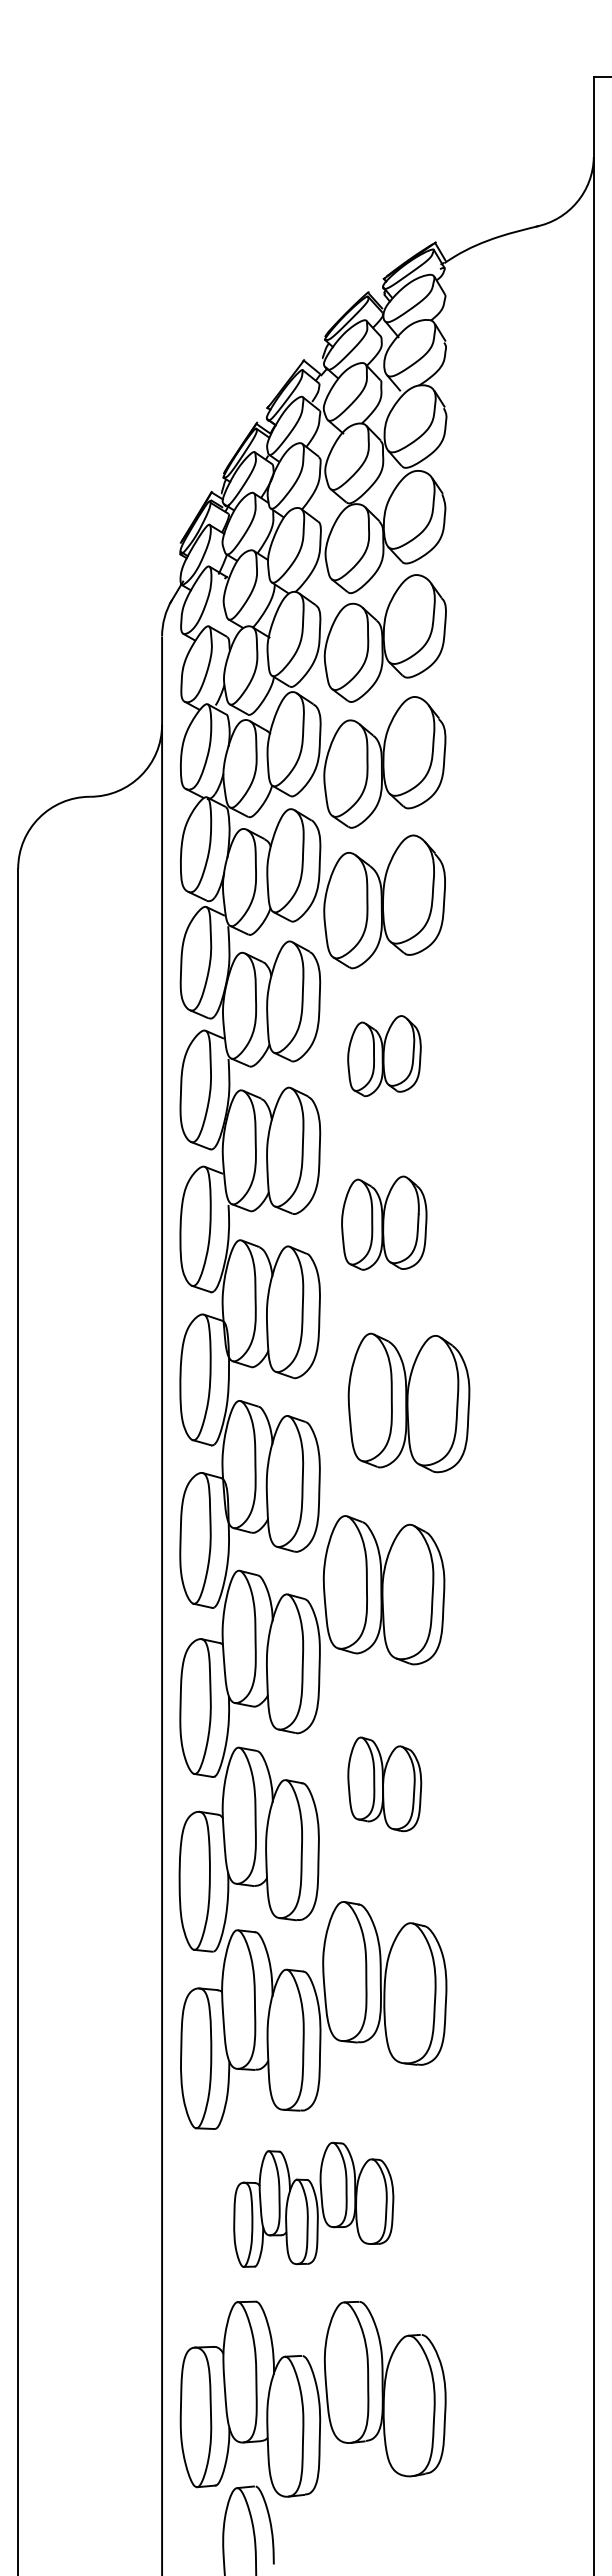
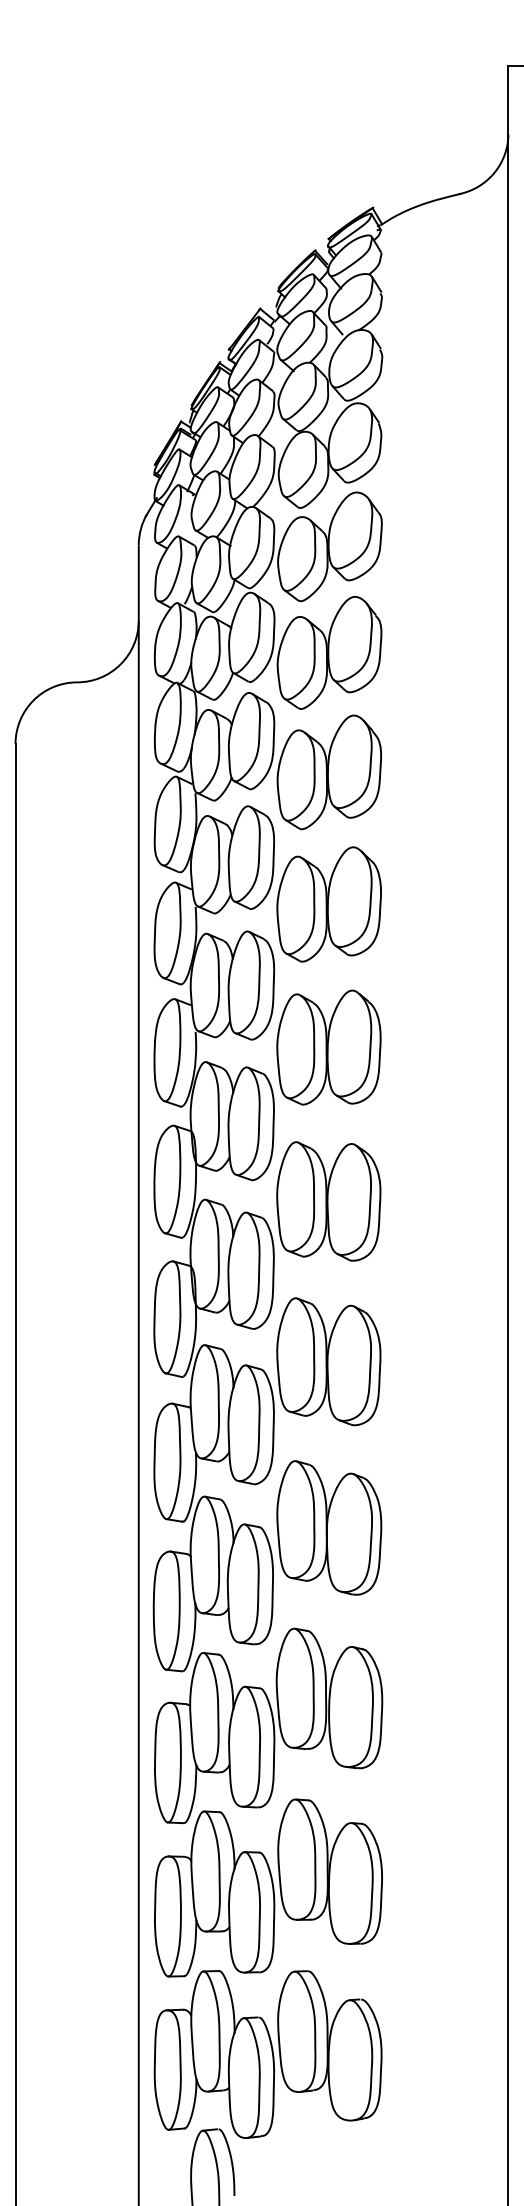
part: (384, 1055) -> (329, 903), size x1.67
part: (384, 1222) -> (329, 1046), size x1.43
part: (408, 1402) -> (328, 1201), moved
part: (384, 1784) -> (329, 1528), size x1.67
part: (313, 2204) -> (268, 1887), size x1.67

